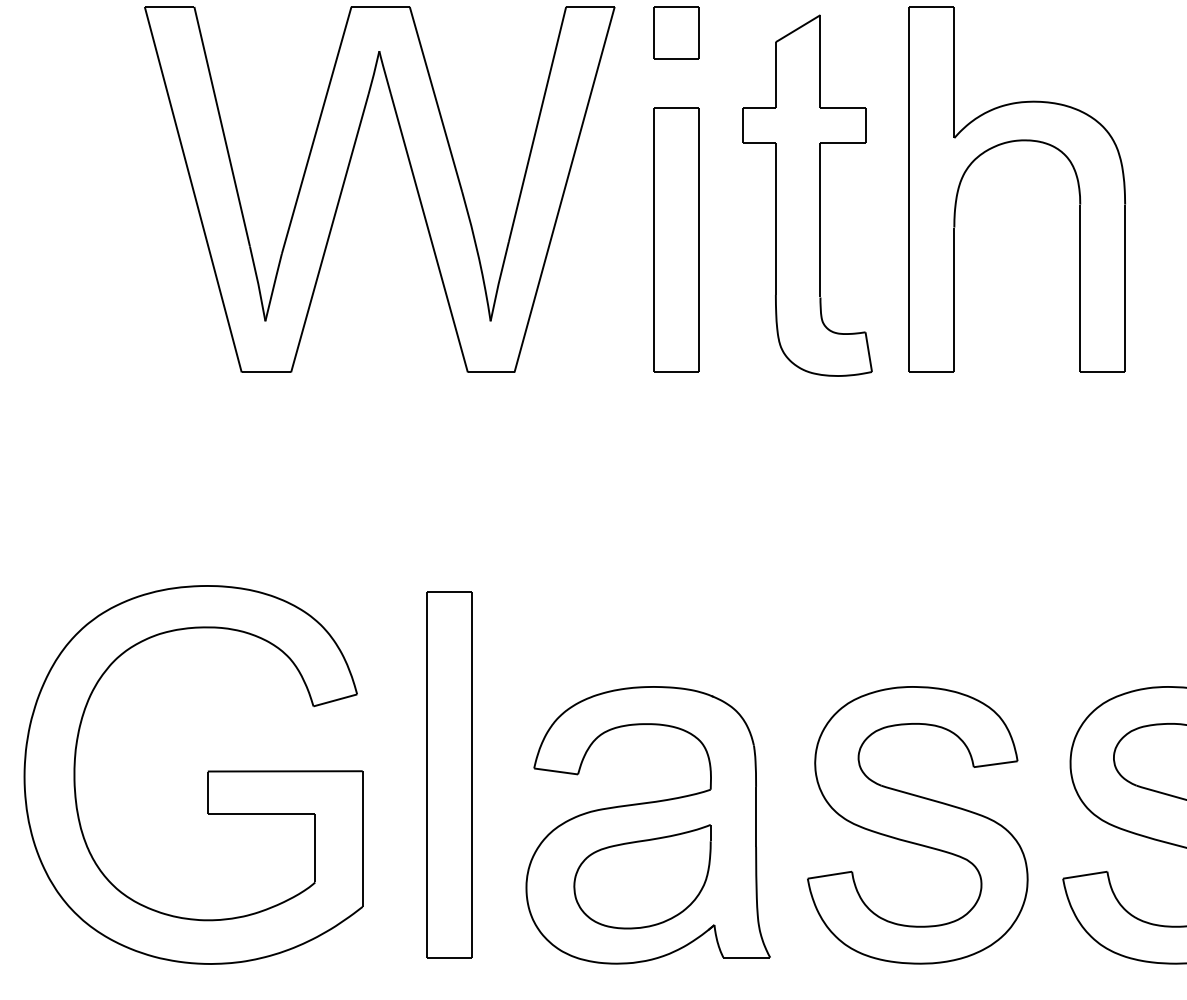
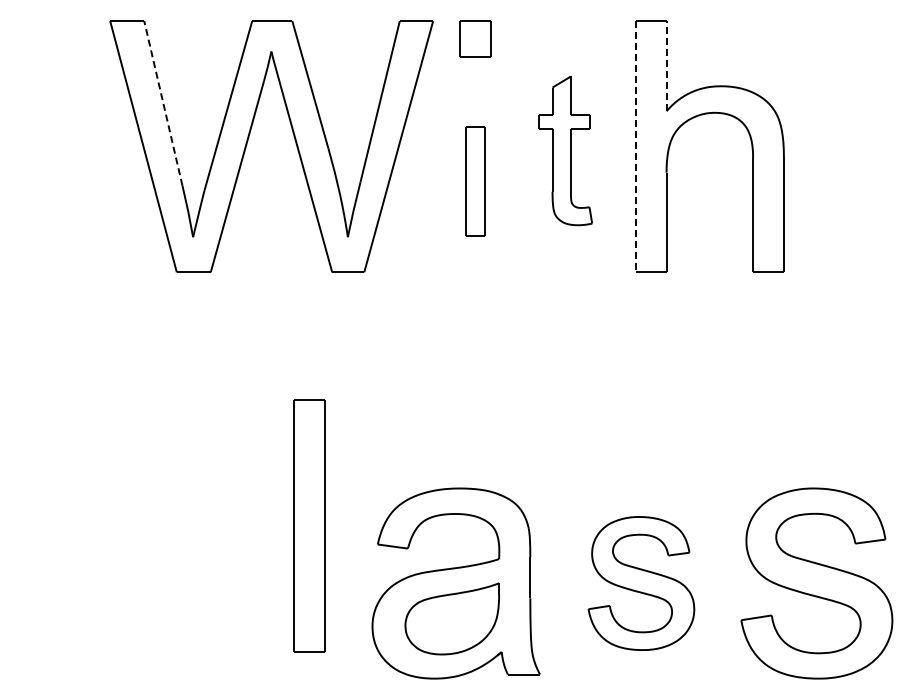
line: (954, 71) -> (666, 65), solid -> dashed
line: (222, 126) -> (163, 103), solid -> dashed
line: (909, 189) -> (635, 146), solid -> dashed
part: (807, 195) -> (565, 150), size x0.6
part: (676, 238) -> (475, 180), size x0.6
part: (207, 774) -> (153, 548), removed
part: (449, 774) -> (309, 525), moved
part: (917, 825) -> (641, 583), size x0.7

